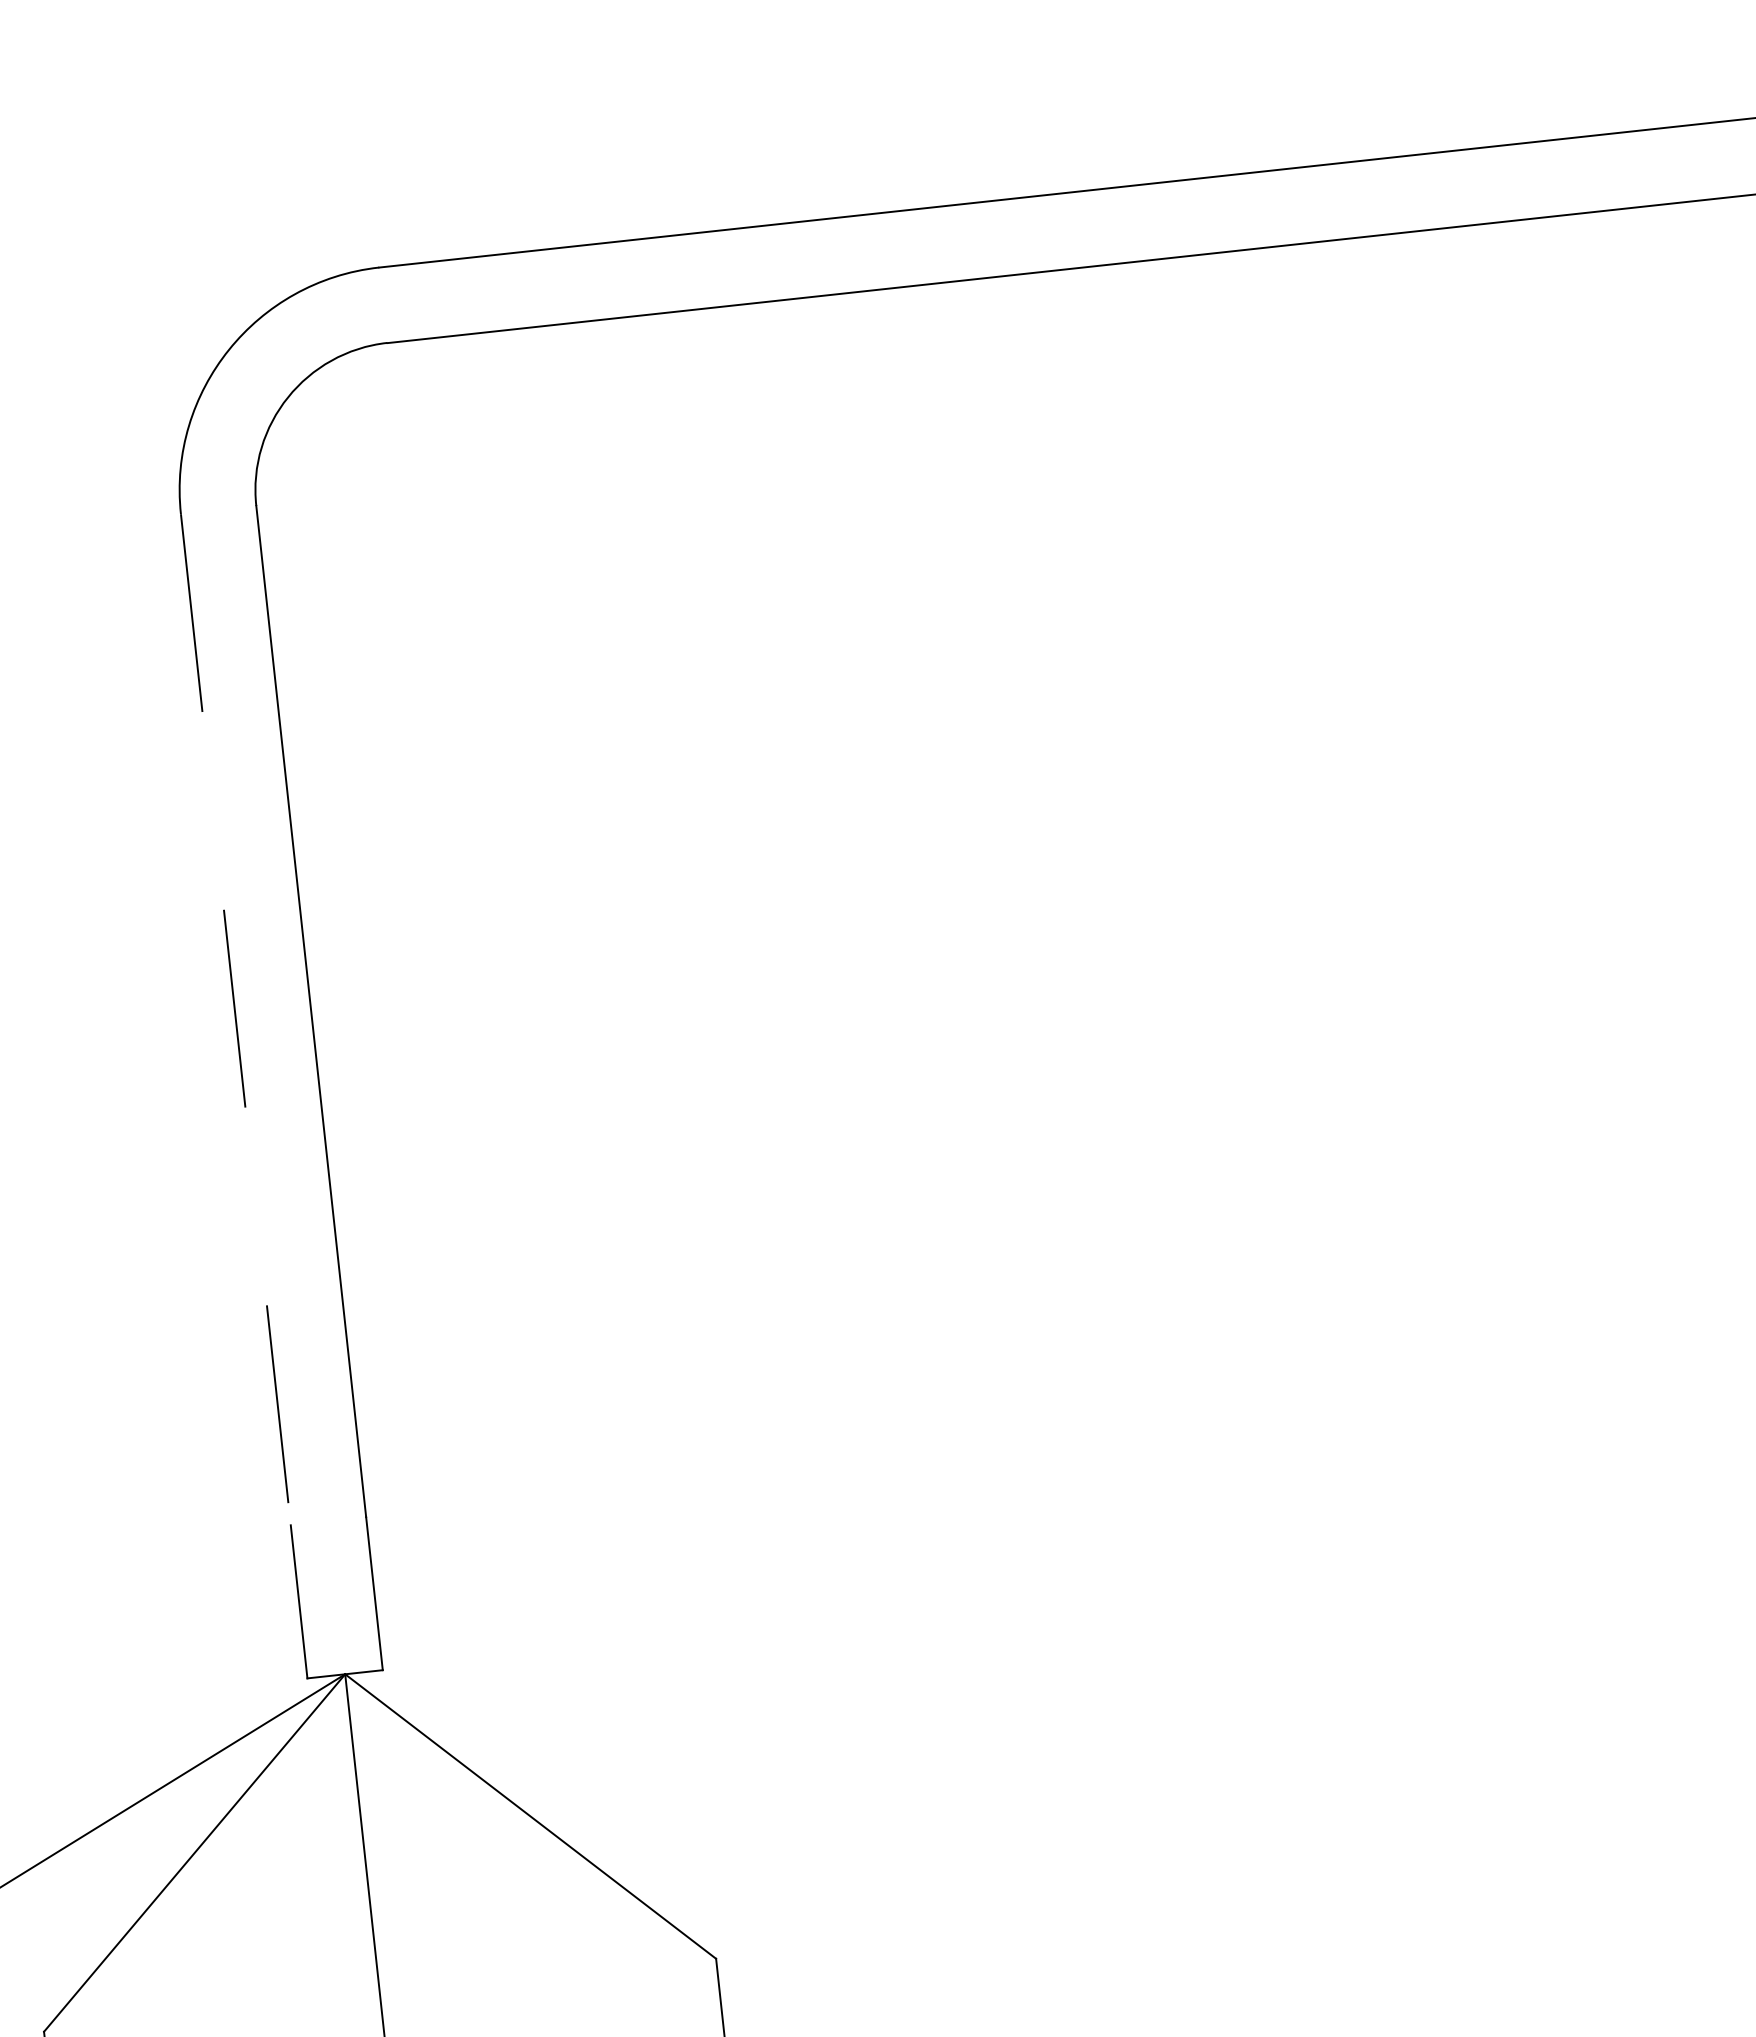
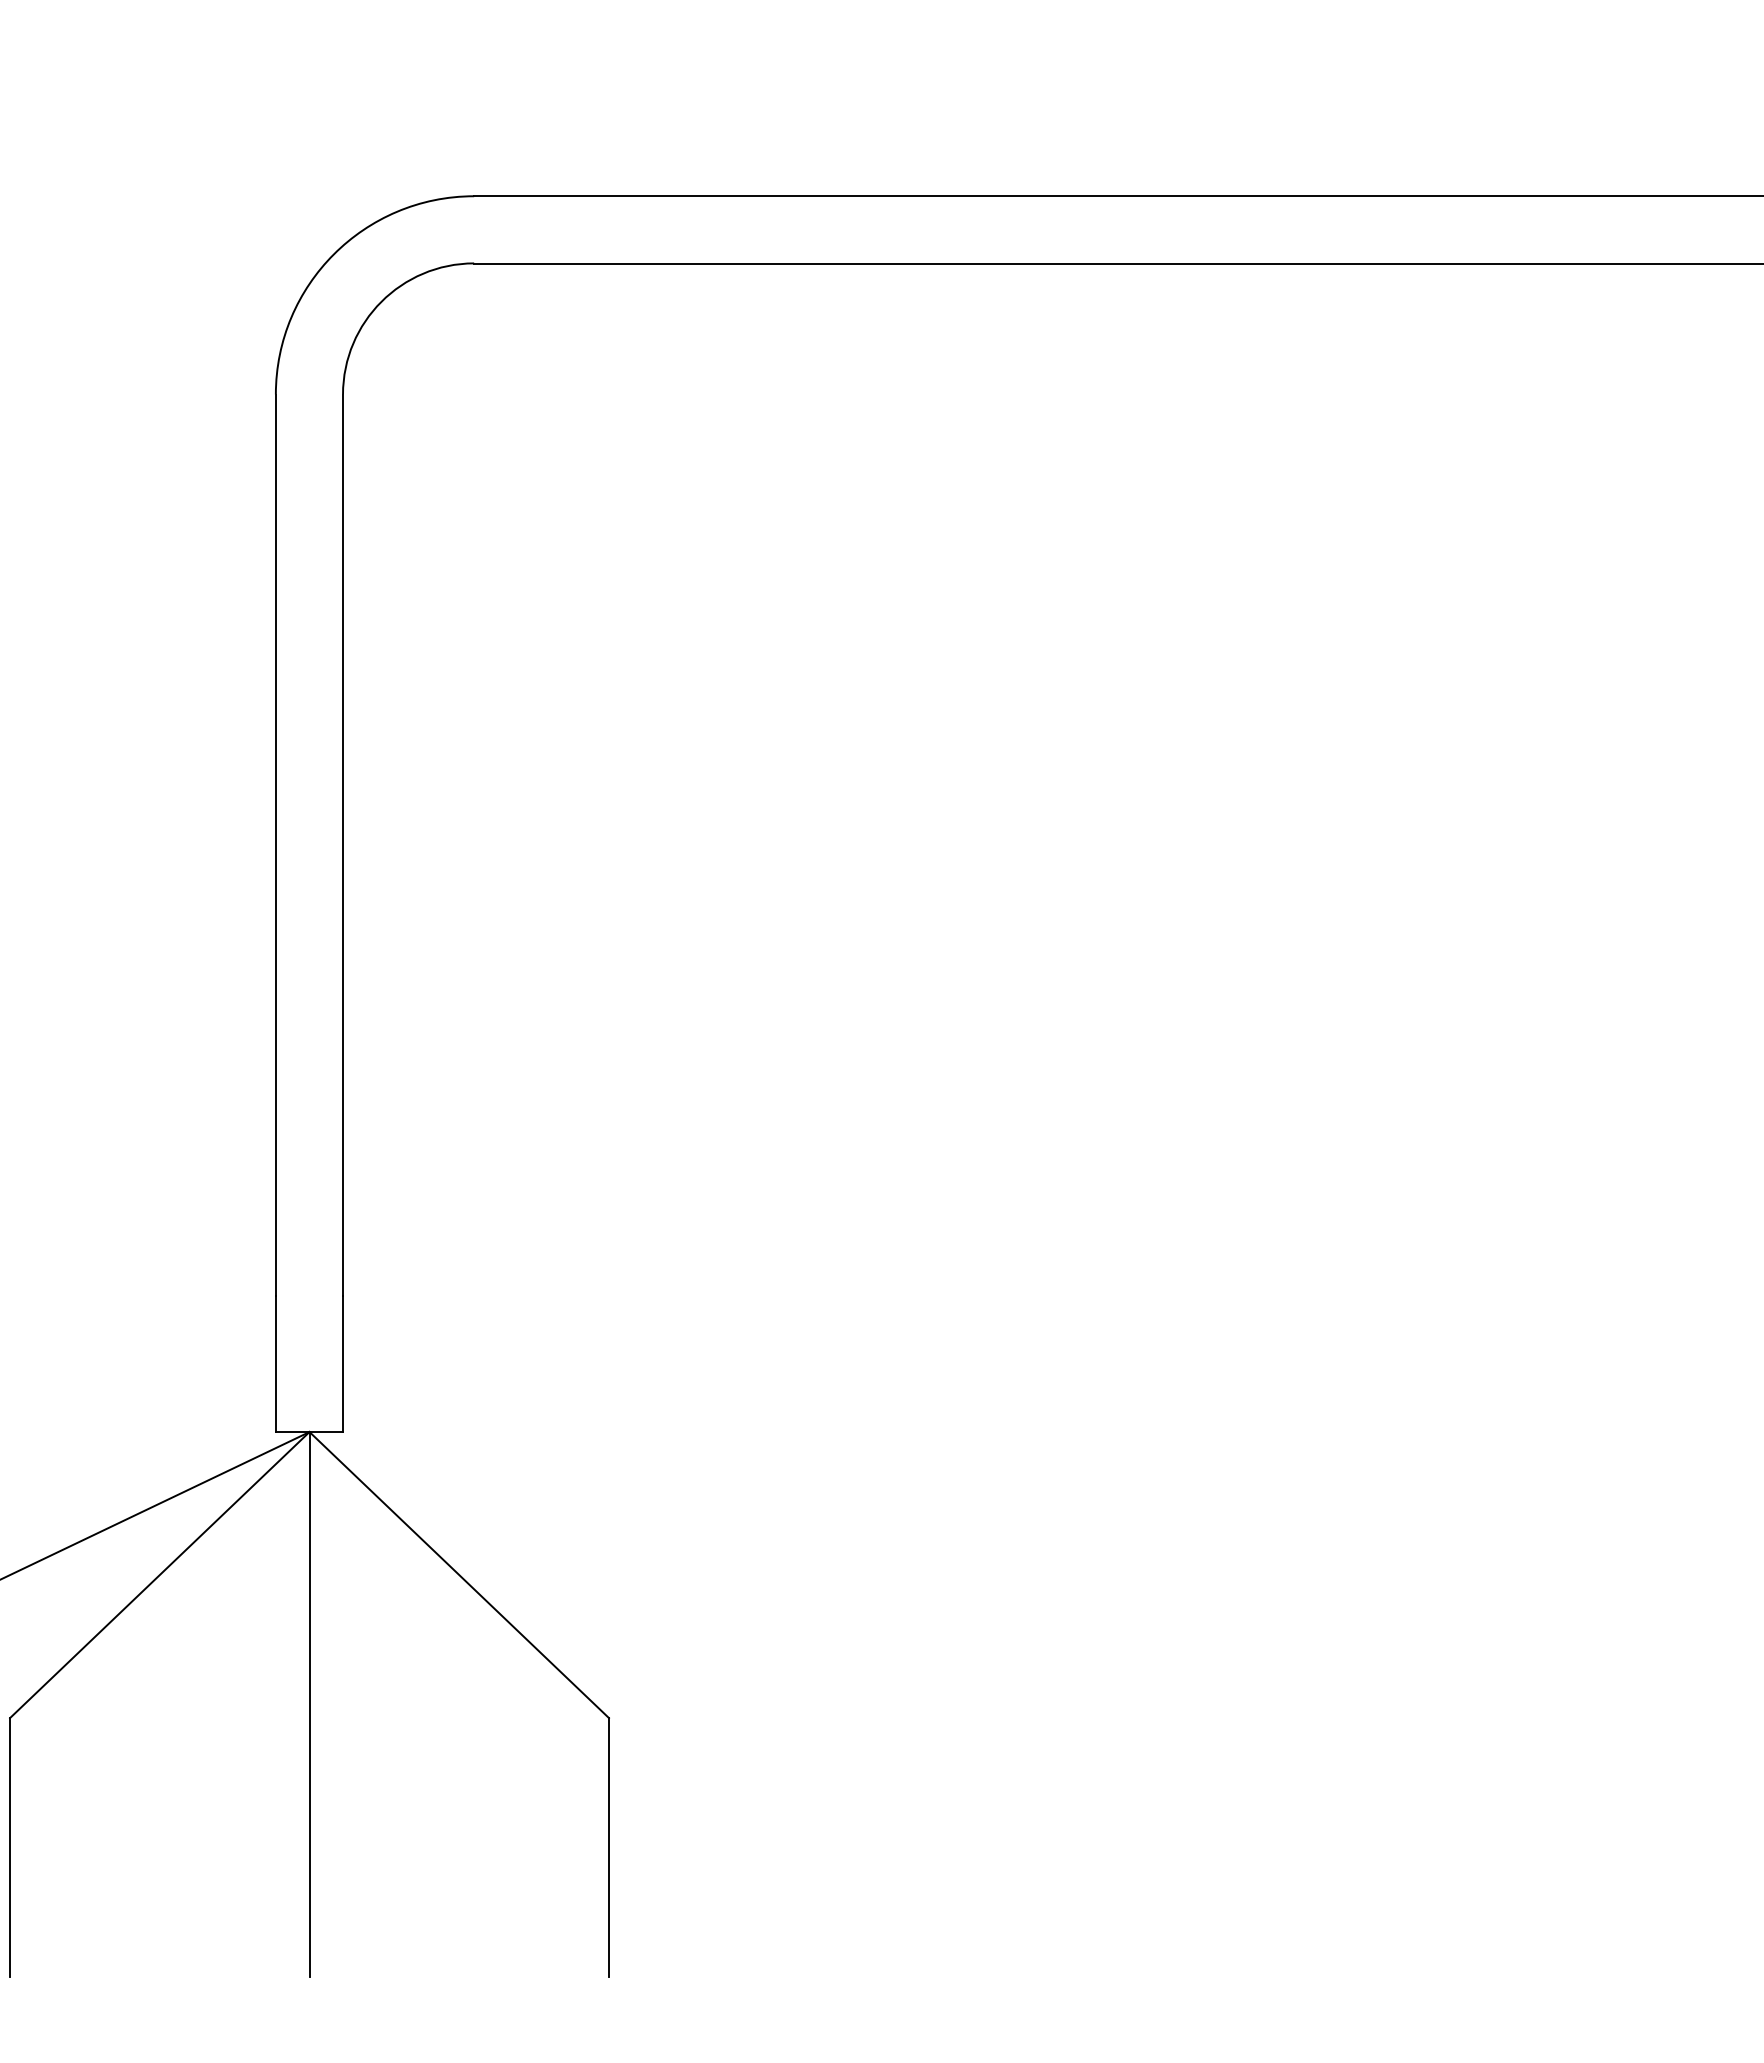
line: (235, 1020) -> (275, 845), dashed -> solid

